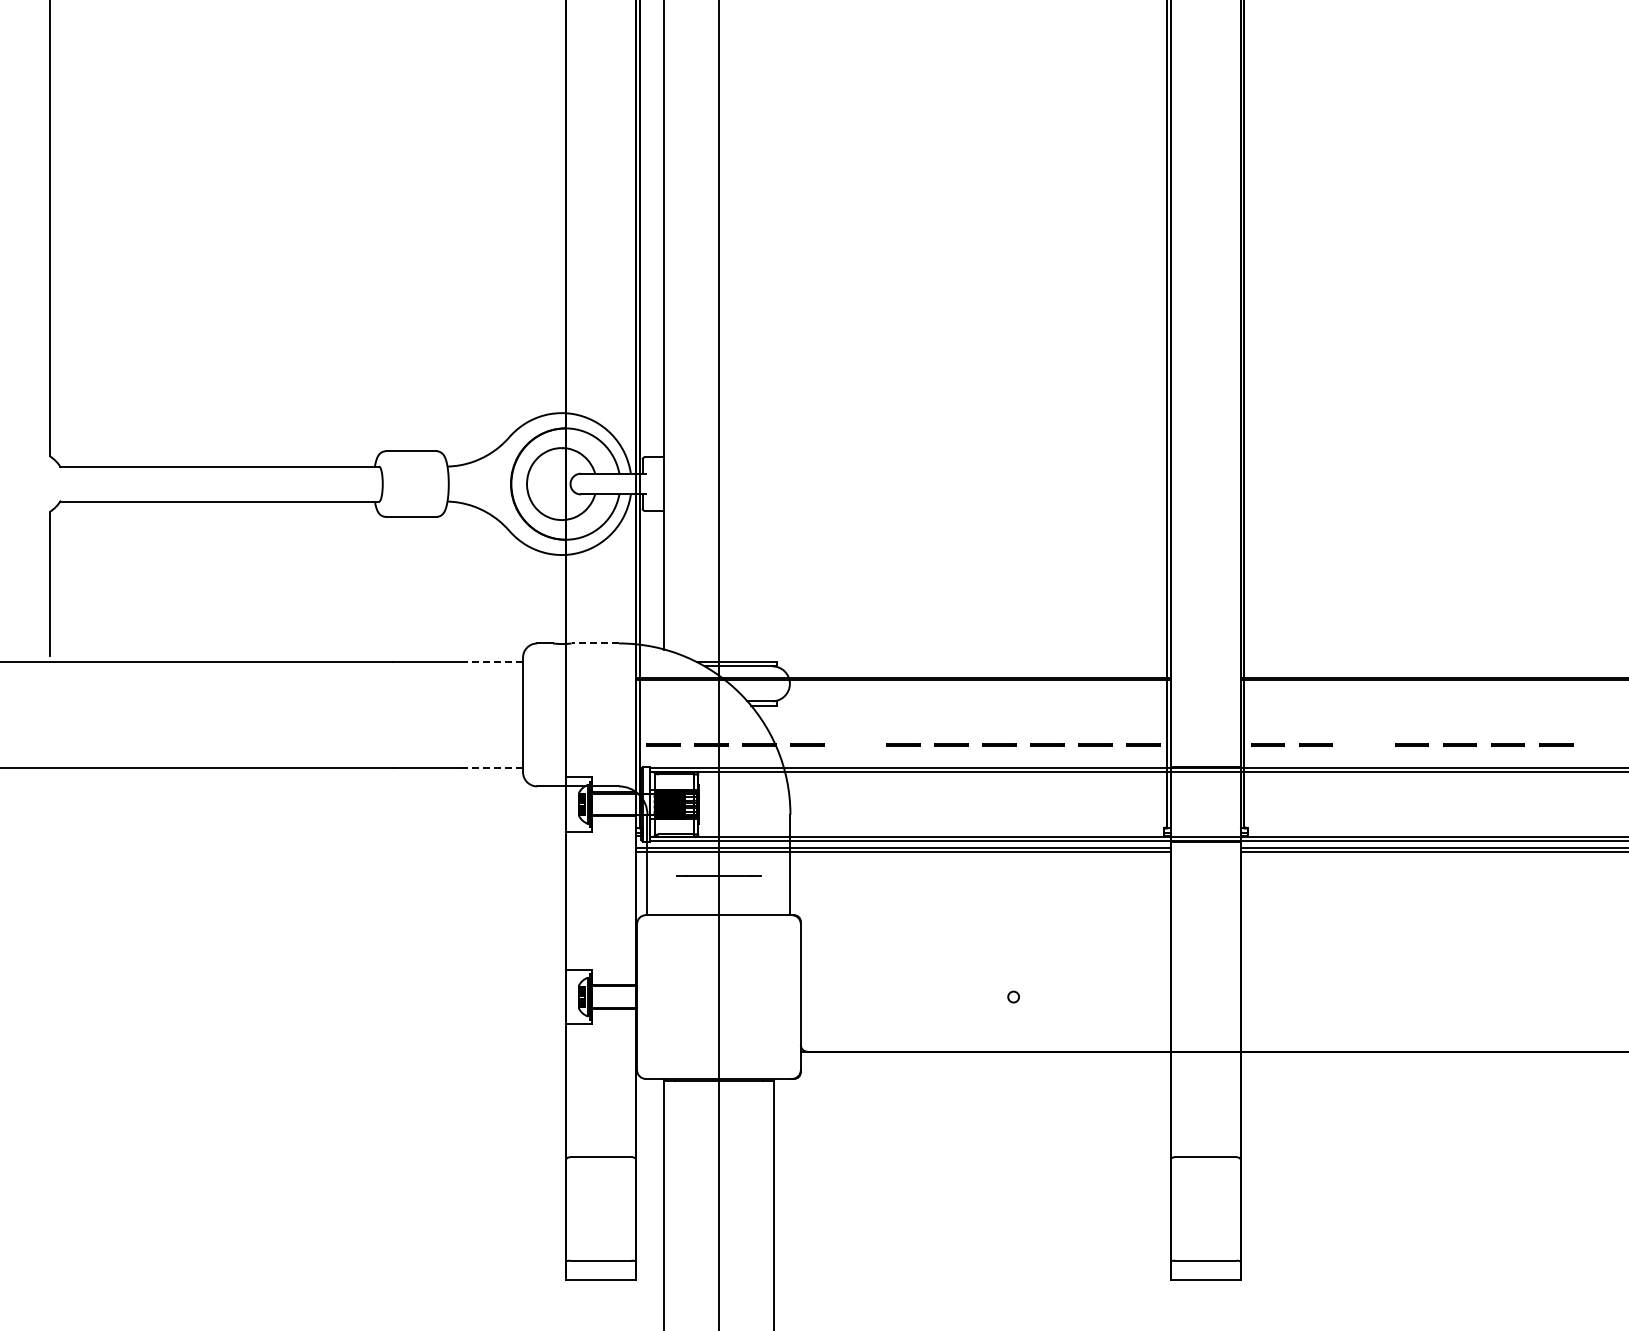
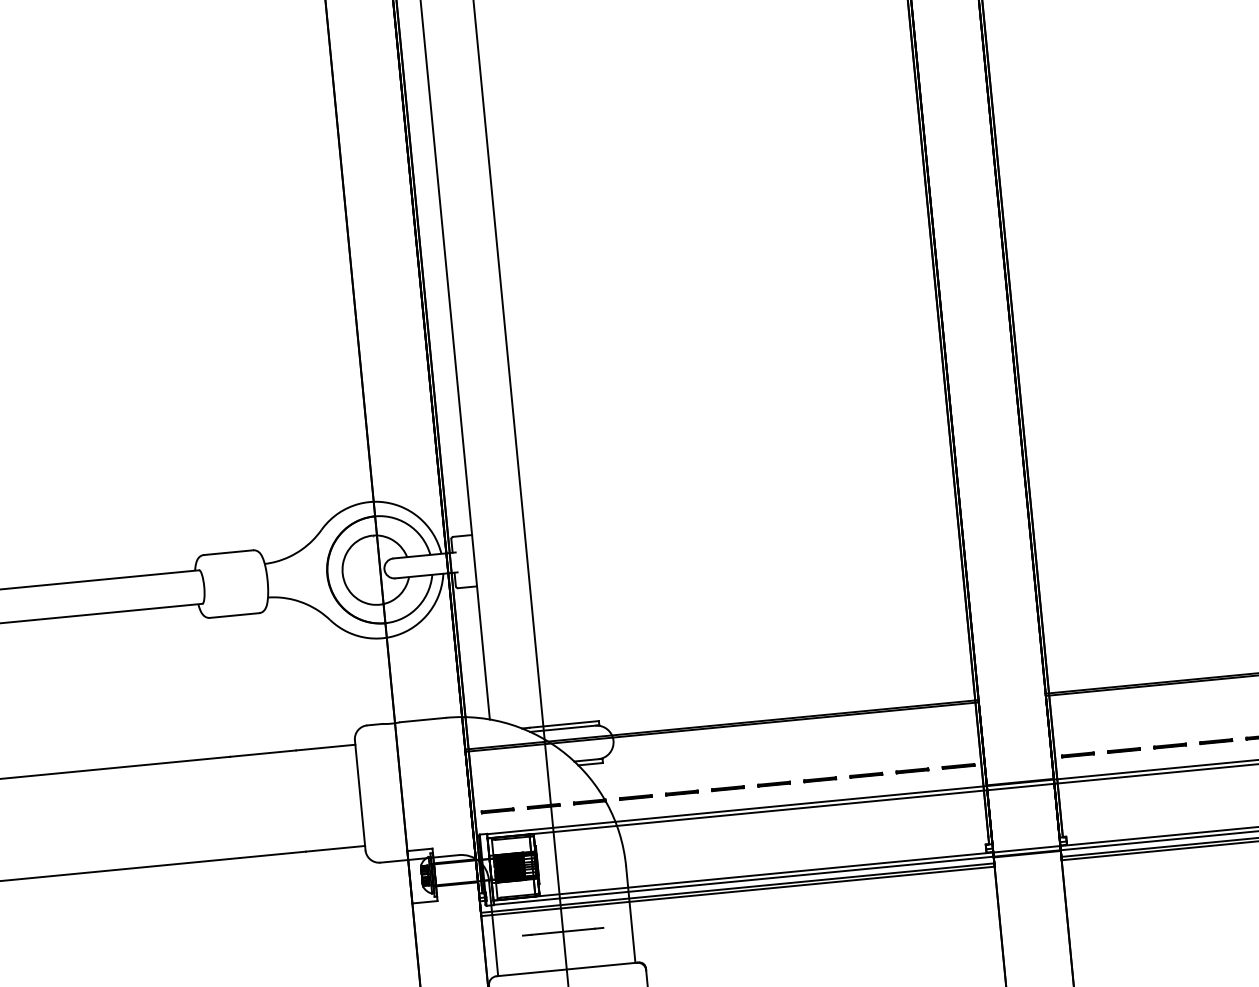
line: (595, 643) -> (423, 720), dashed -> solid
line: (492, 662) -> (326, 747), dashed -> solid
line: (855, 744) -> (682, 793), added
line: (1363, 744) -> (1169, 746), added
line: (492, 767) -> (335, 848), dashed -> solid

